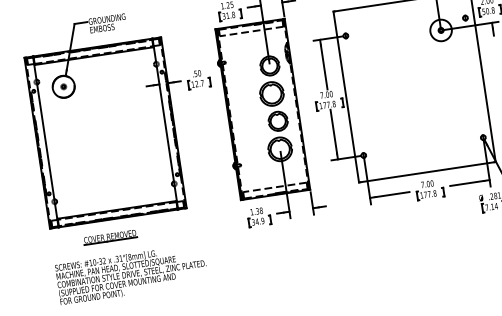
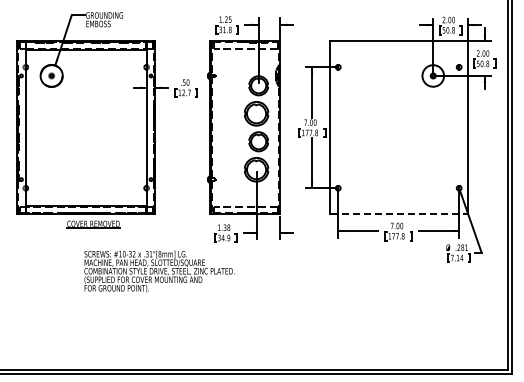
line: (427, 172) -> (398, 214), solid -> dashed
part: (110, 237) -> (93, 224), moved
text: (132, 274) -> (159, 271), moved

